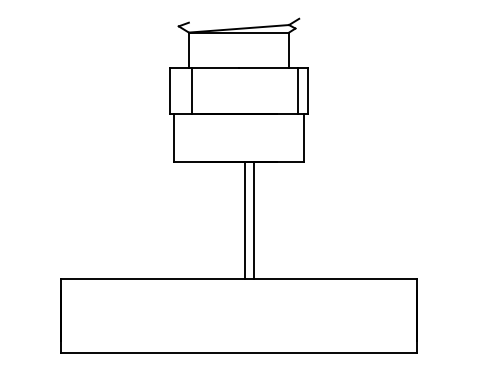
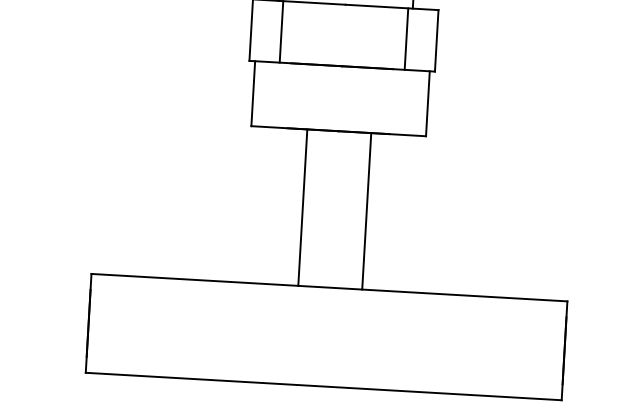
line: (297, 90) -> (406, 38), moved
line: (244, 220) -> (366, 210), moved
line: (253, 220) -> (302, 207), moved

